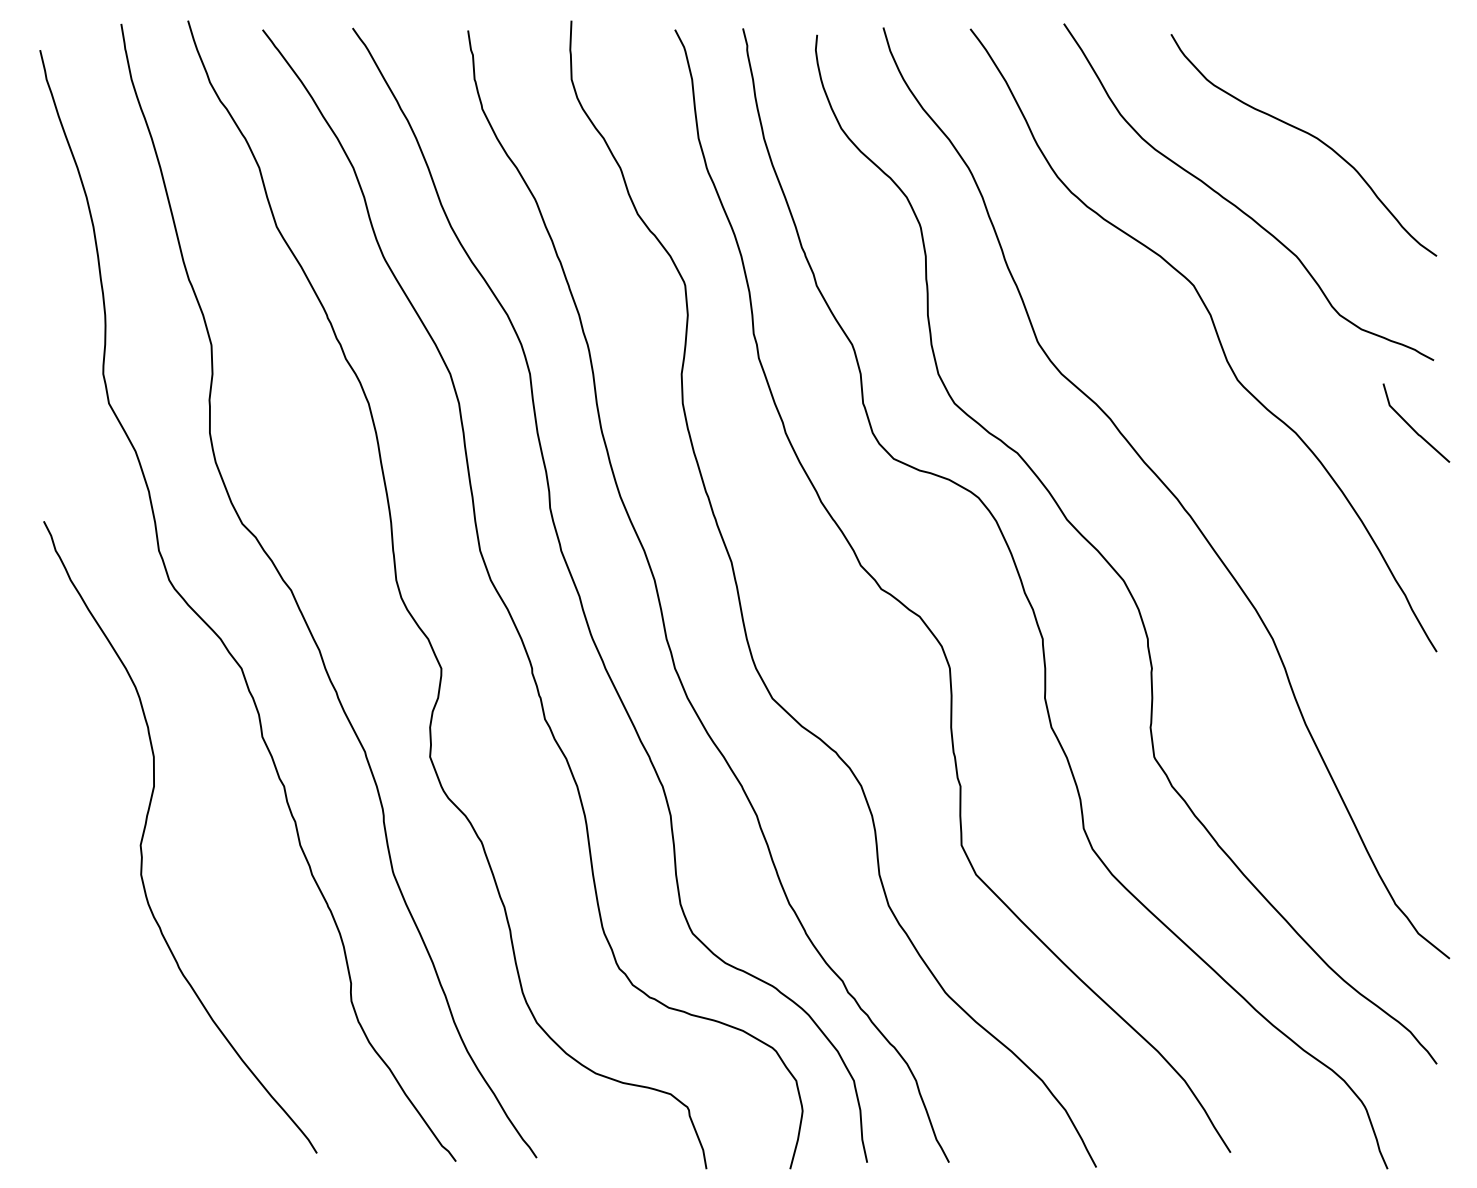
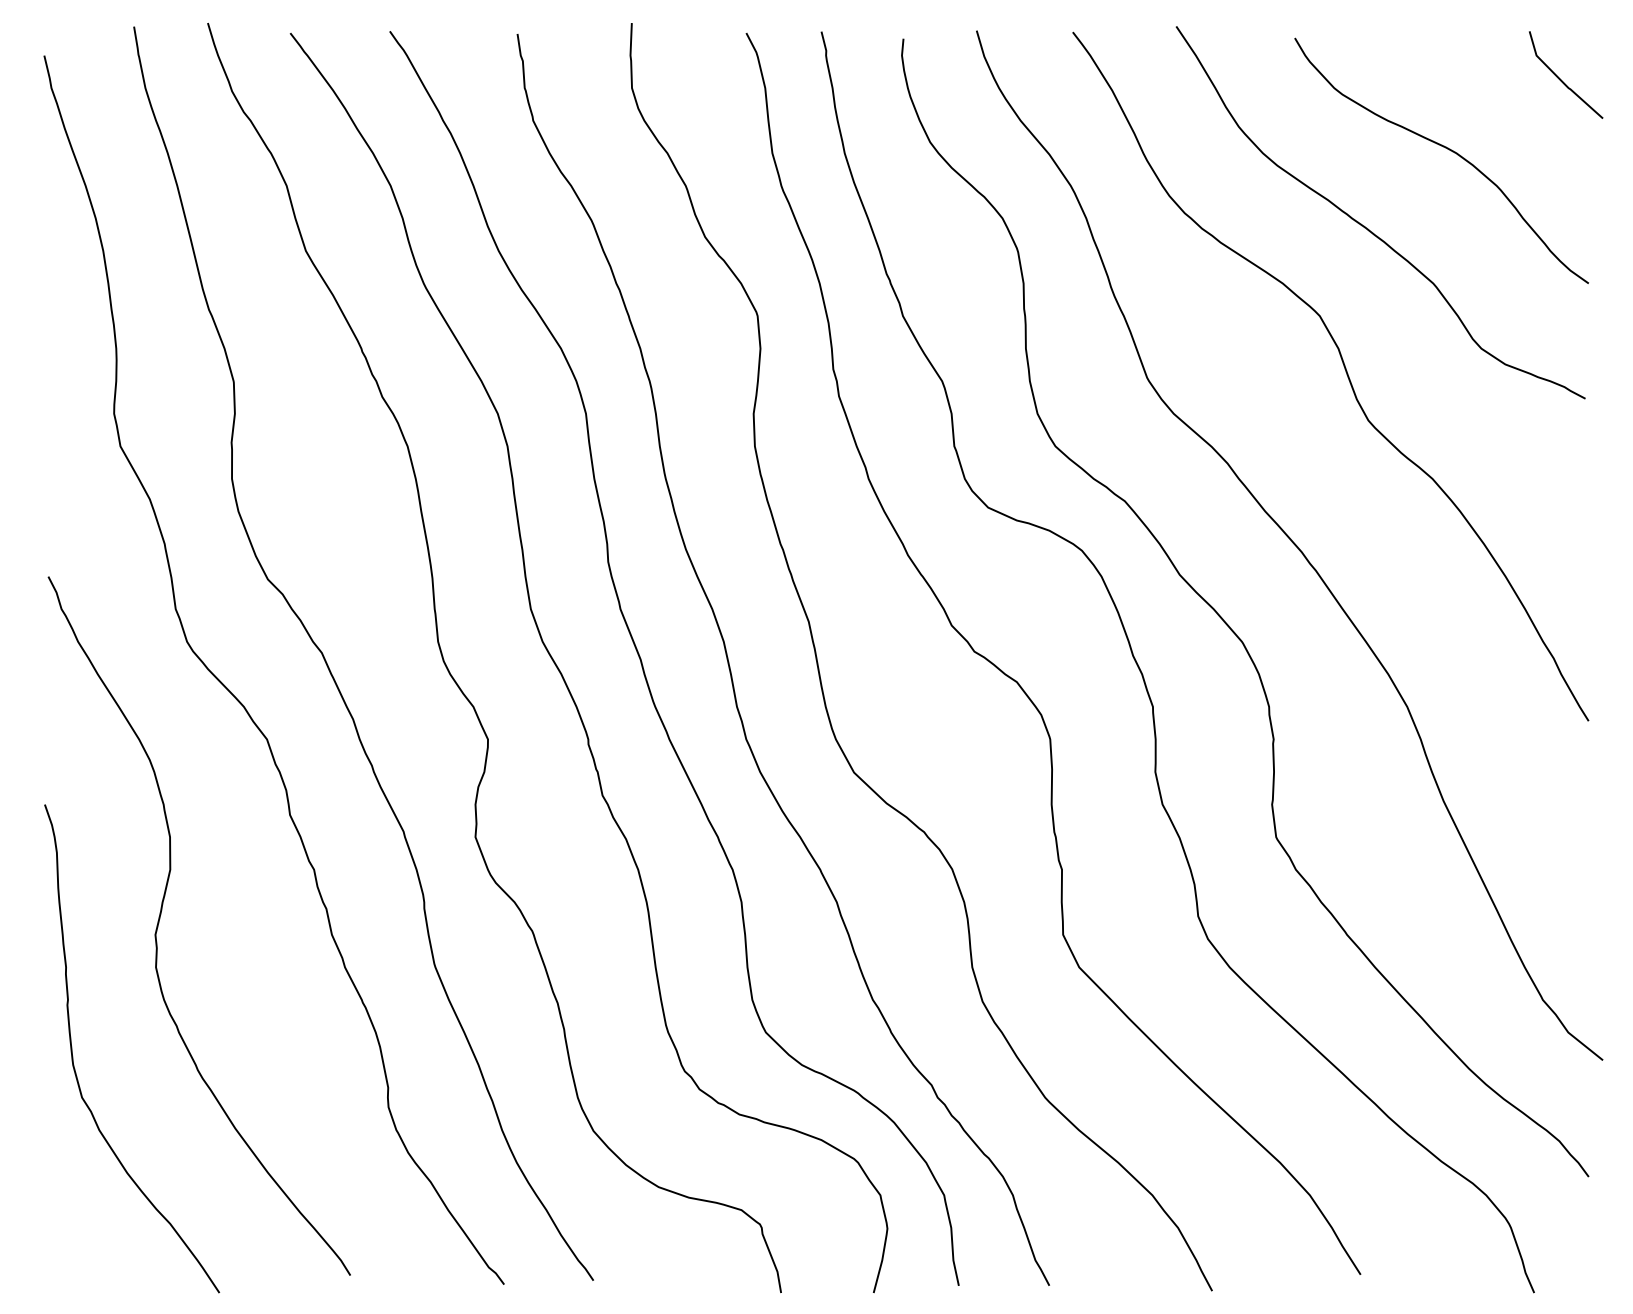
line: (1412, 427) -> (1561, 79), moved
curve: (66, 955) -> (73, 1056), added

